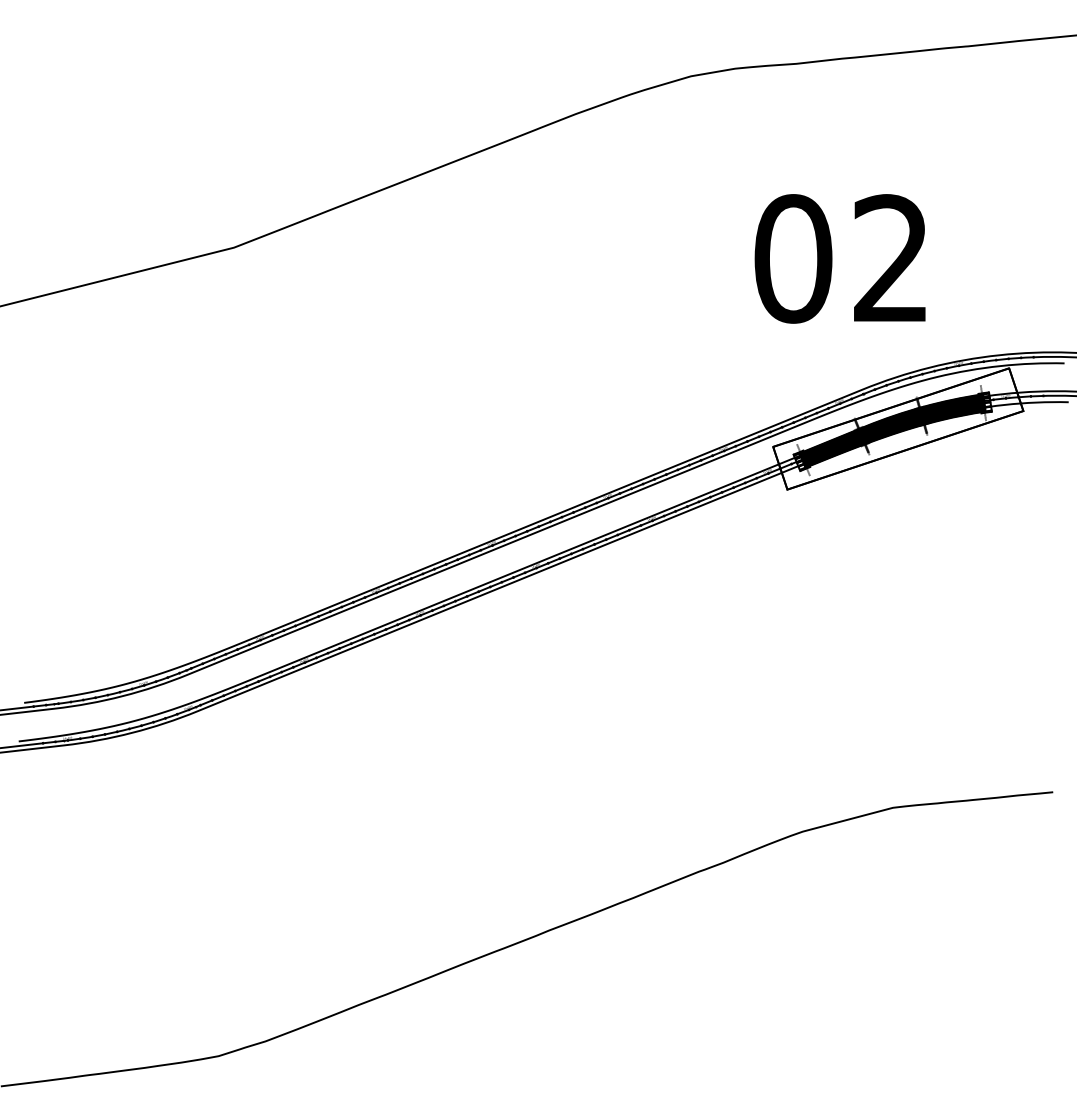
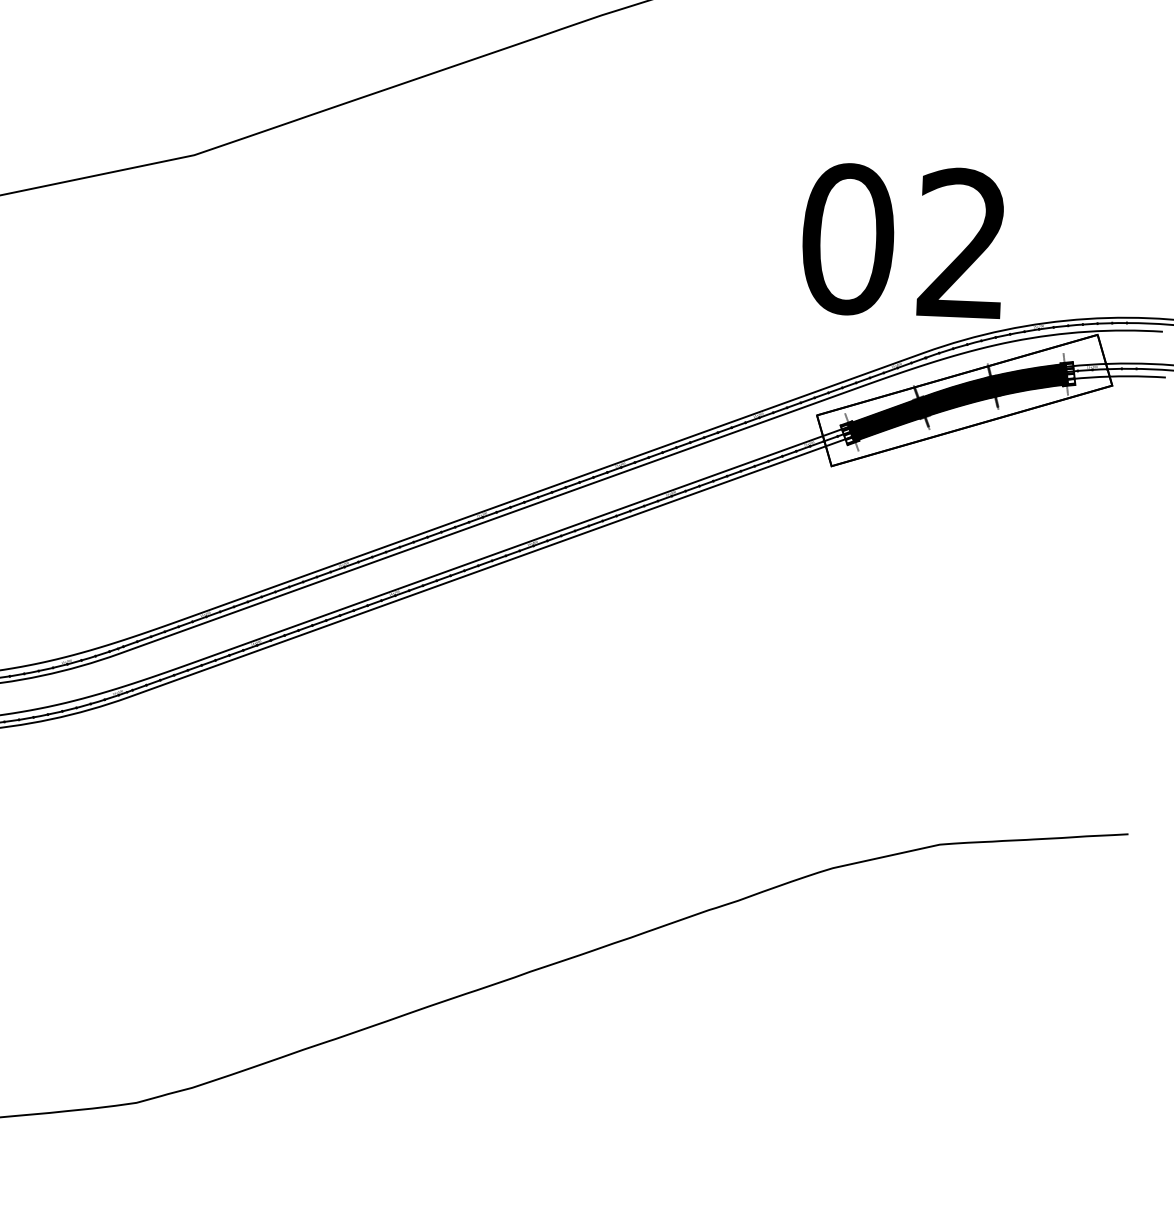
text: (839, 258) -> (902, 241), moved

